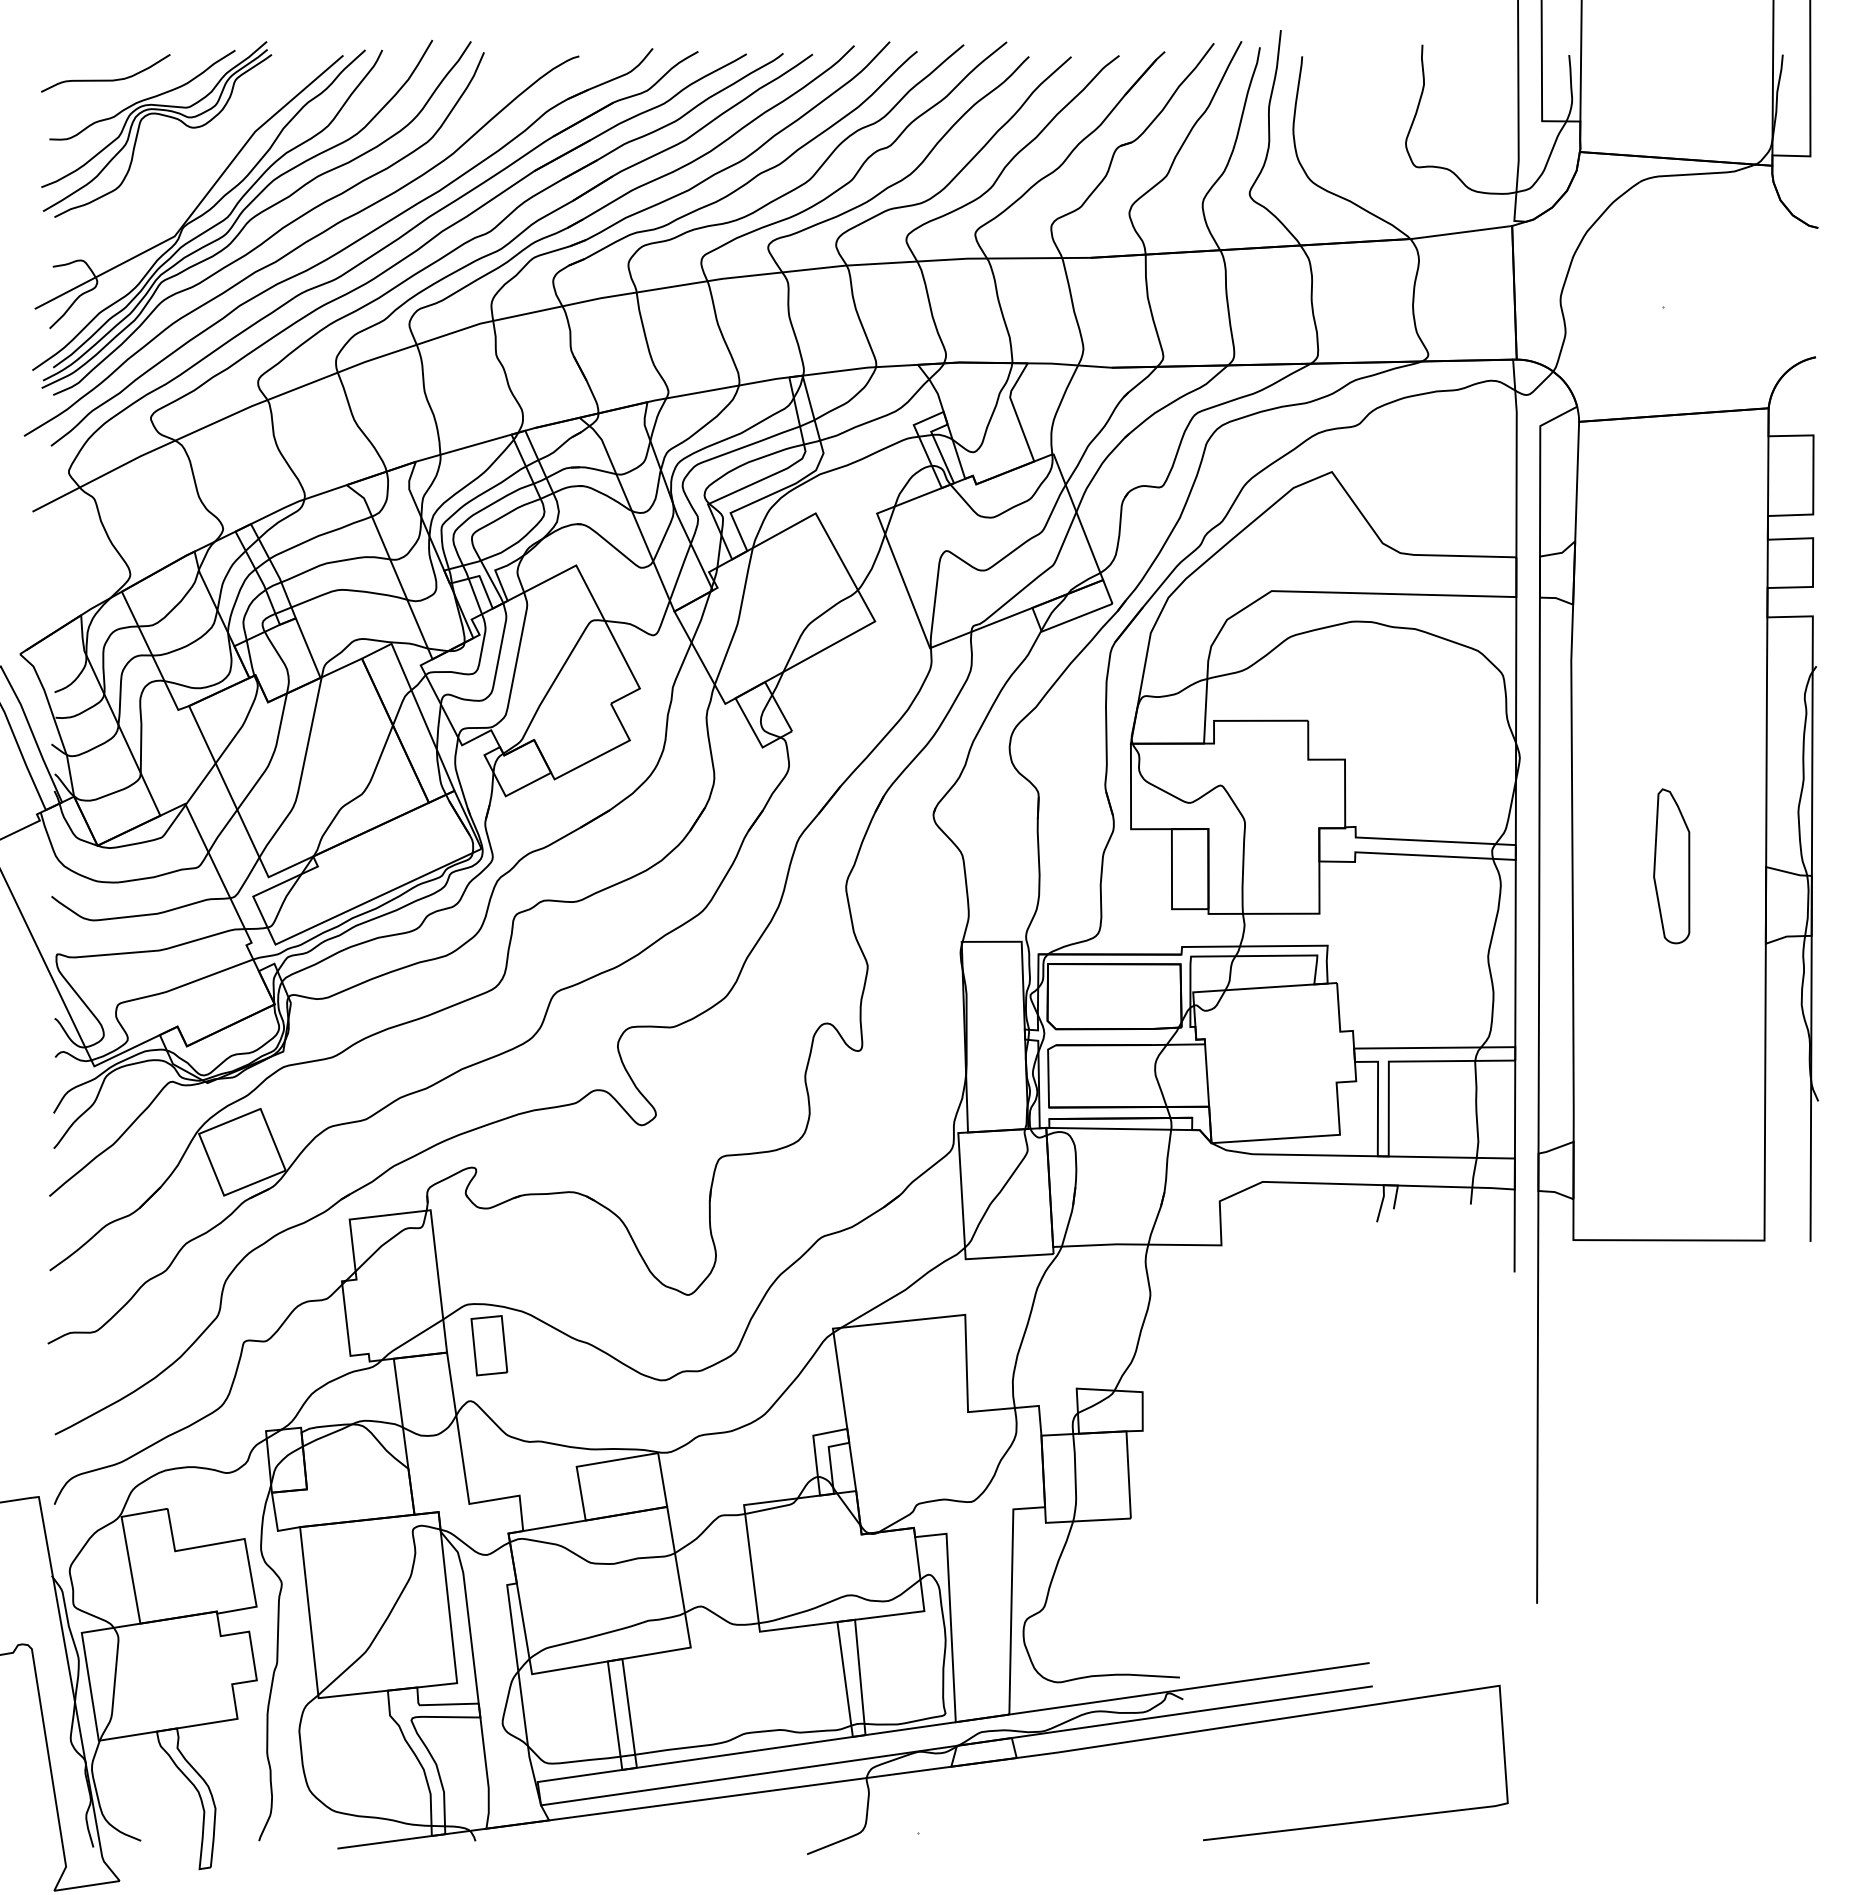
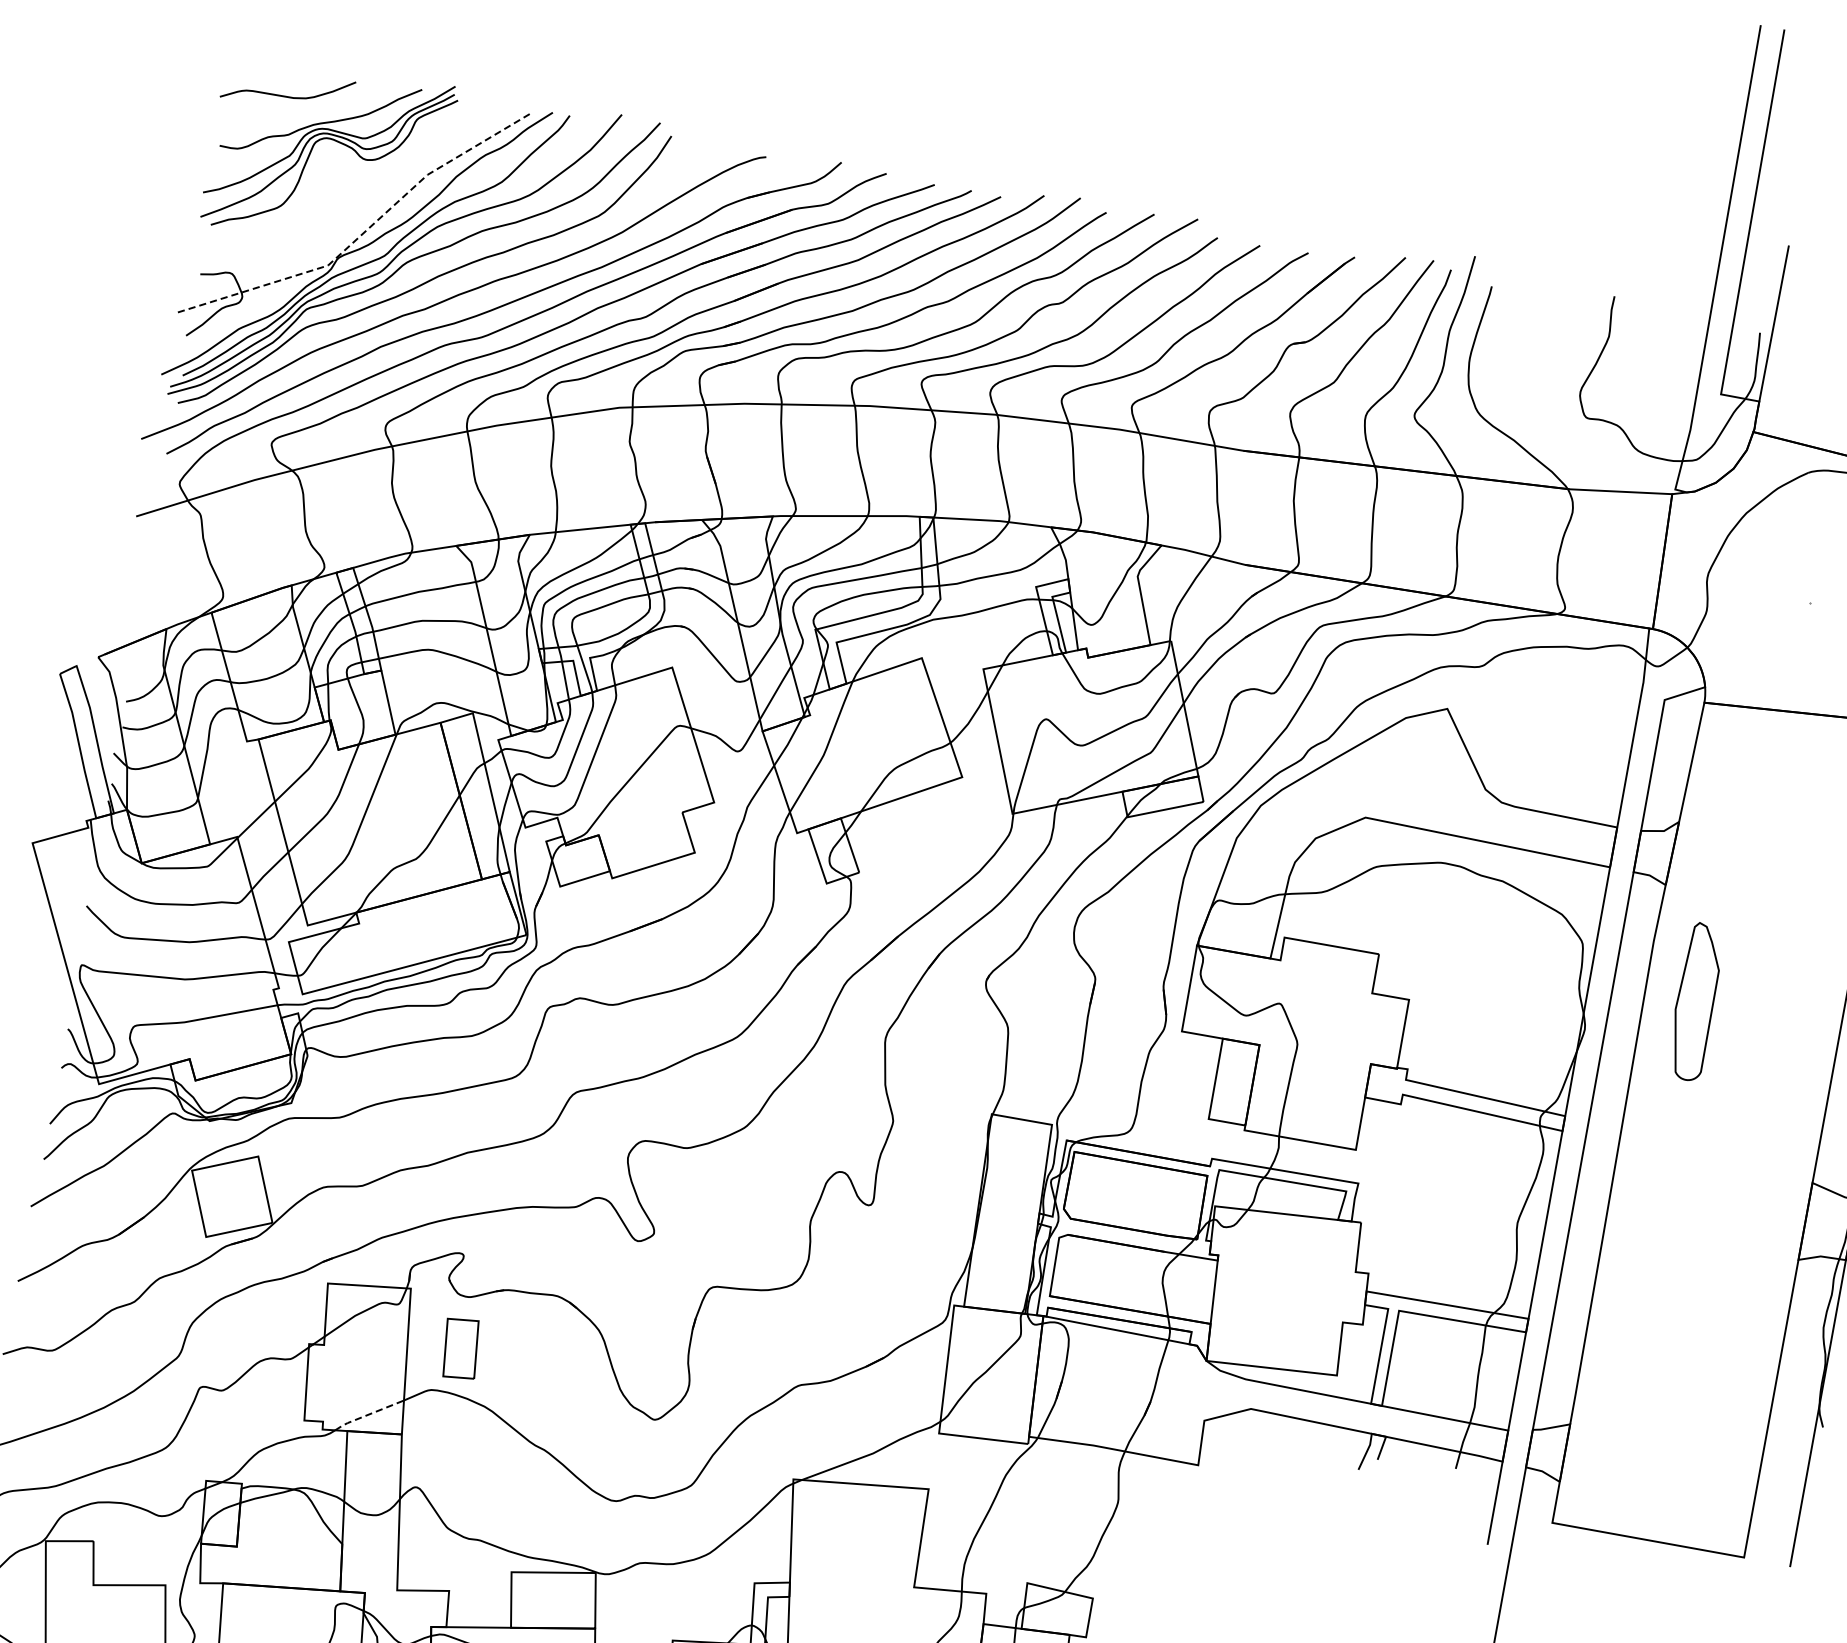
line: (202, 200) -> (362, 234), solid -> dashed
part: (1671, 866) -> (1694, 1001), moved
line: (411, 1339) -> (368, 1414), solid -> dashed
part: (489, 1345) -> (461, 1348), moved

